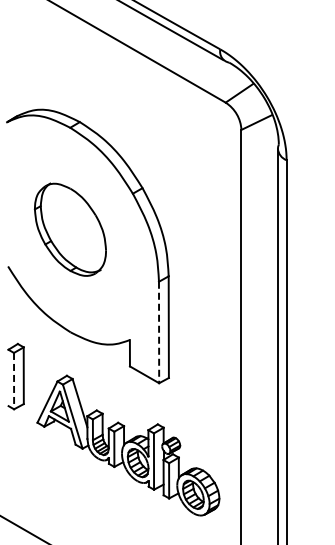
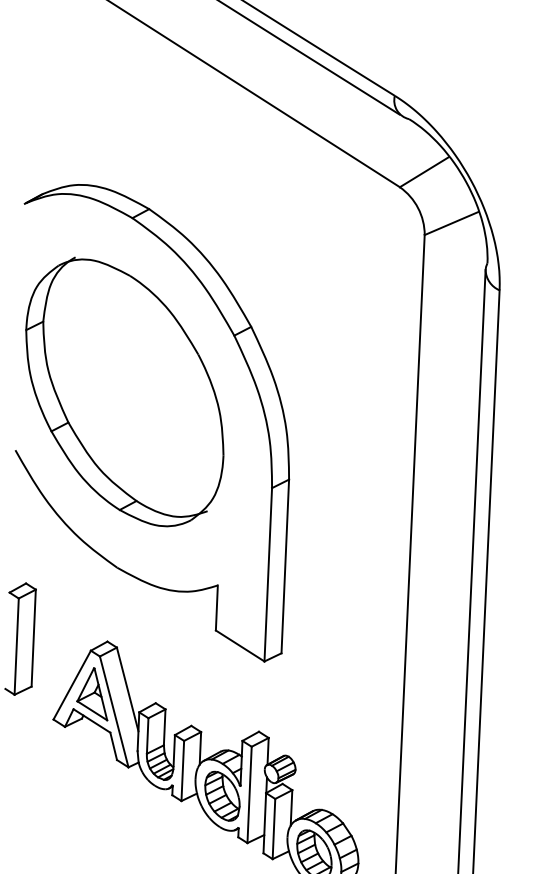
part: (70, 229) -> (124, 391), size x1.67
line: (159, 332) -> (268, 574), dashed -> solid
line: (14, 381) -> (17, 647), dashed -> solid

